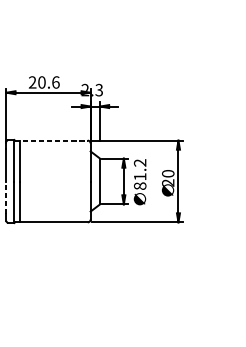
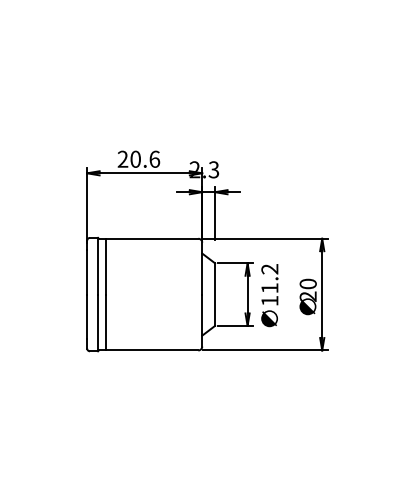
line: (51, 140) -> (148, 238), dashed -> solid
text: (139, 185) -> (269, 300), 81.2 -> 11.2
line: (6, 197) -> (87, 316), dashed -> solid

